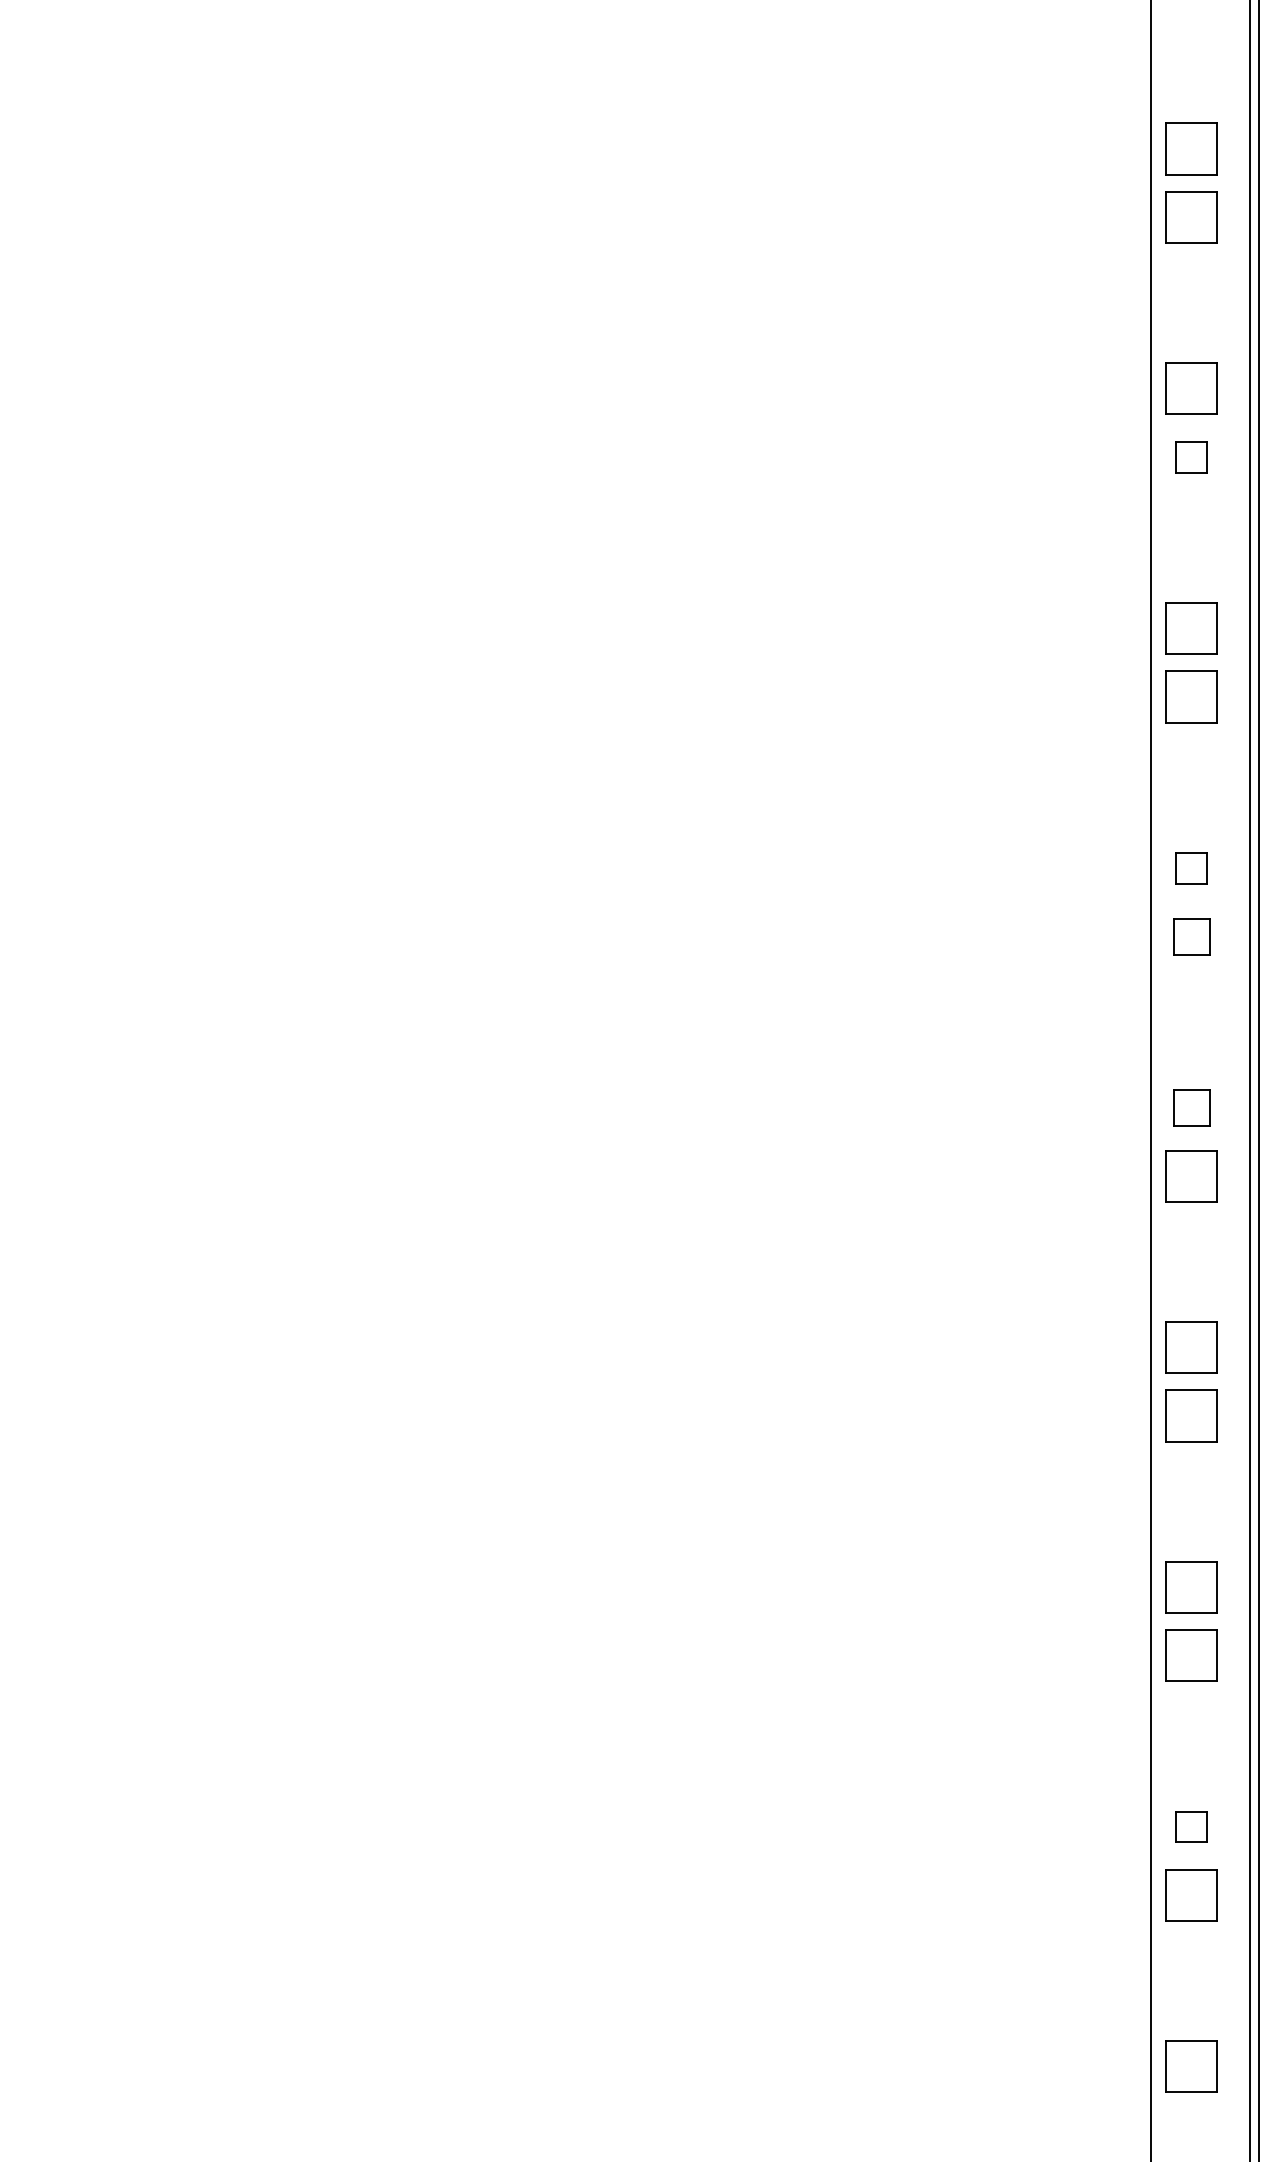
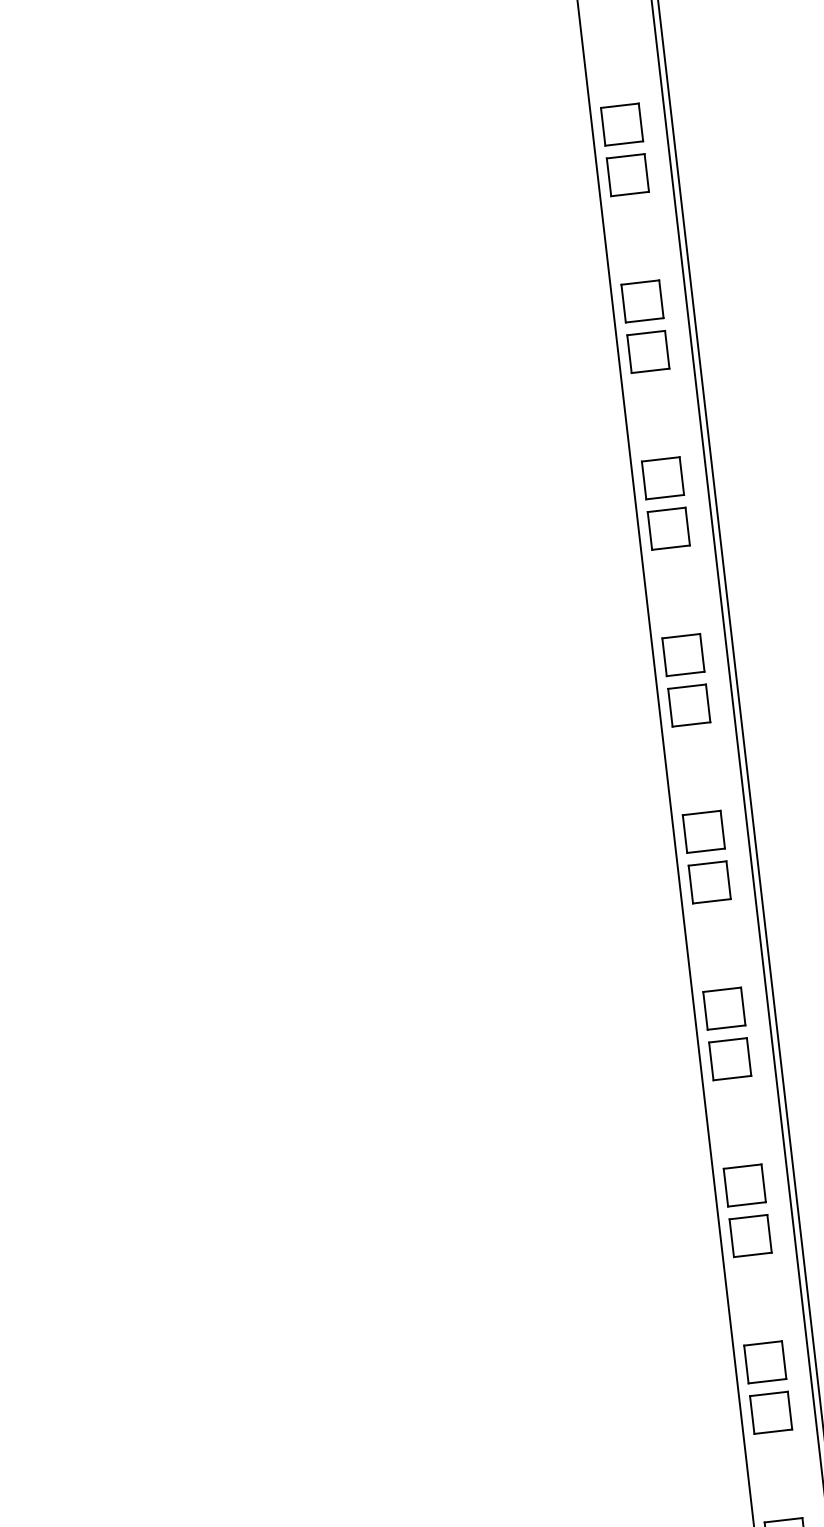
part: (1191, 457) -> (648, 352), size x1.67
part: (1191, 868) -> (683, 655), size x1.67
part: (1191, 936) -> (689, 705), size x1.43
part: (1191, 1107) -> (703, 831), size x1.43
part: (1191, 1826) -> (765, 1362), size x1.67

